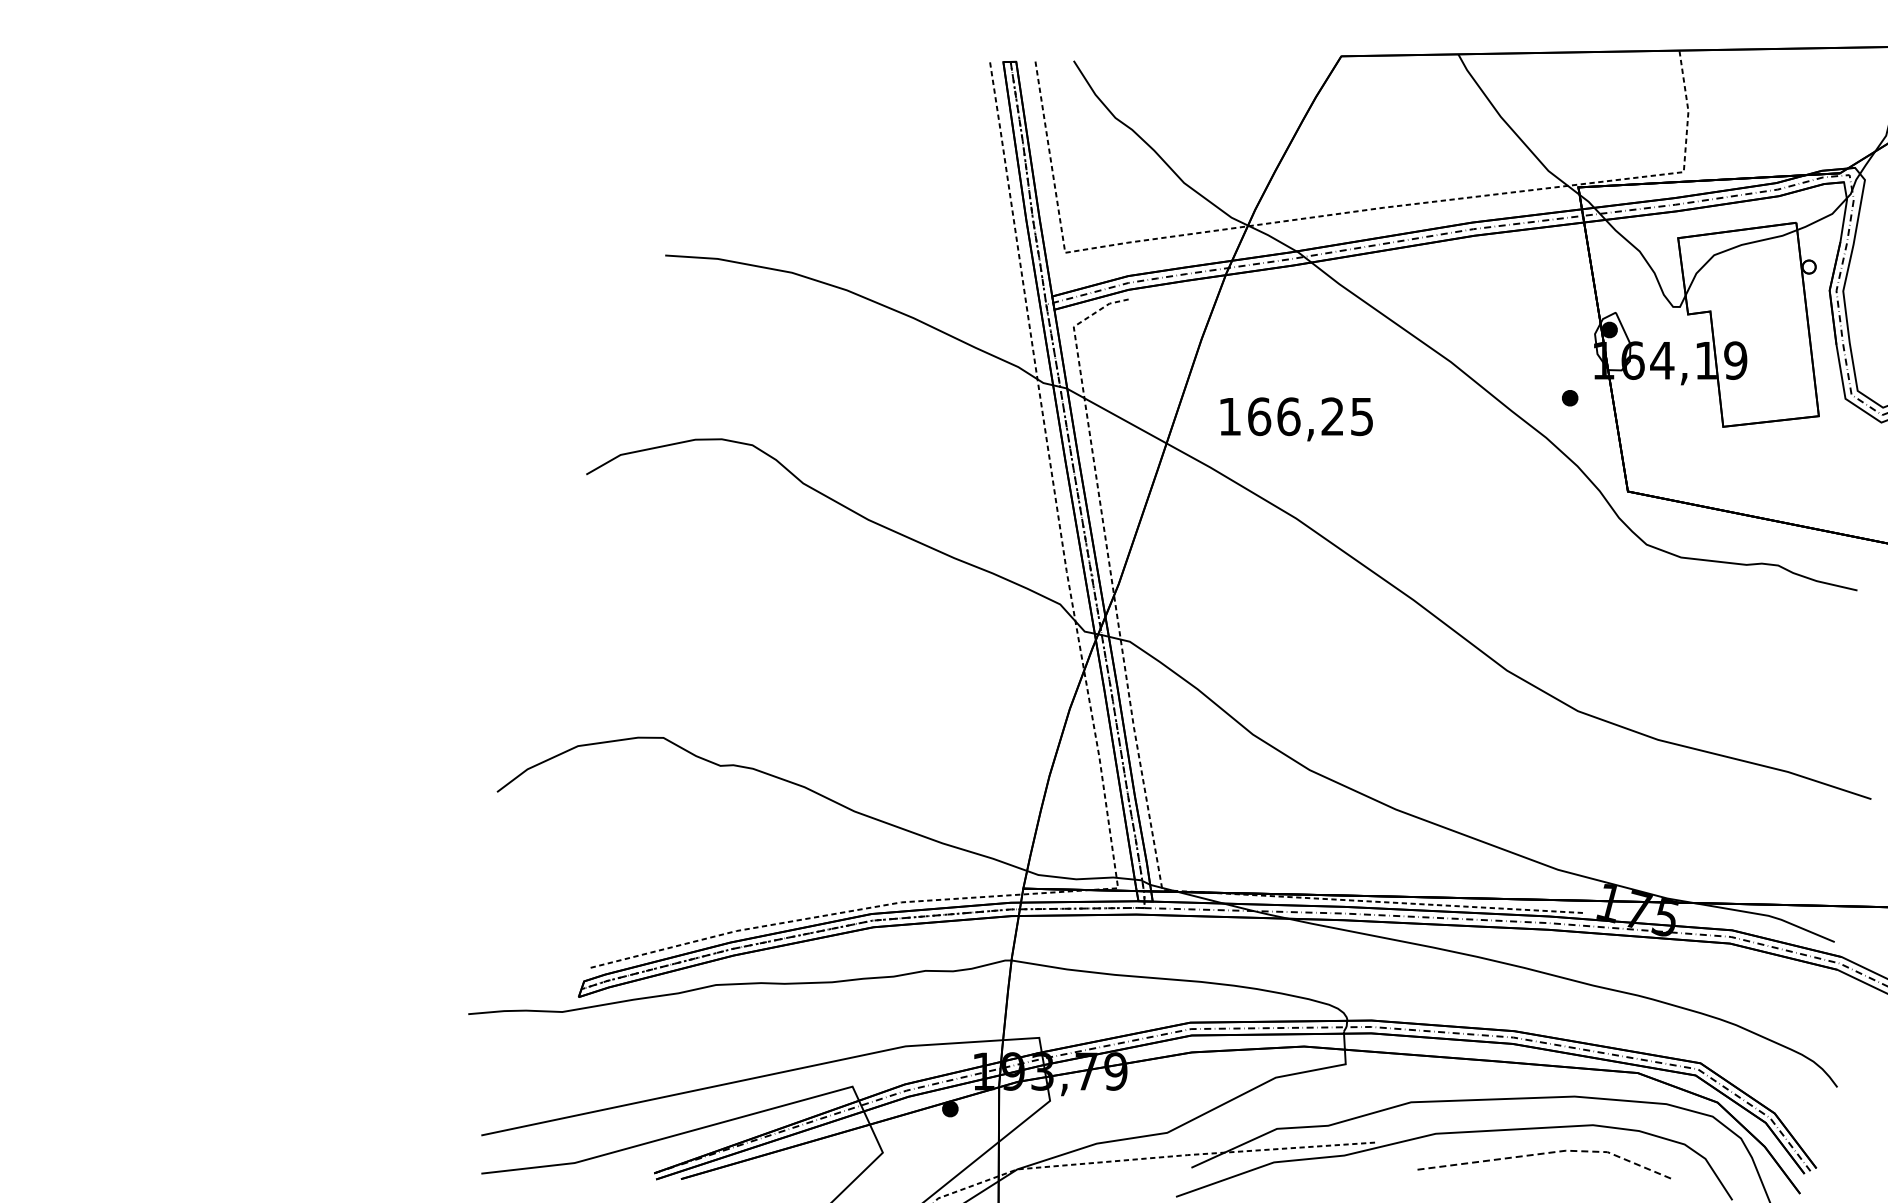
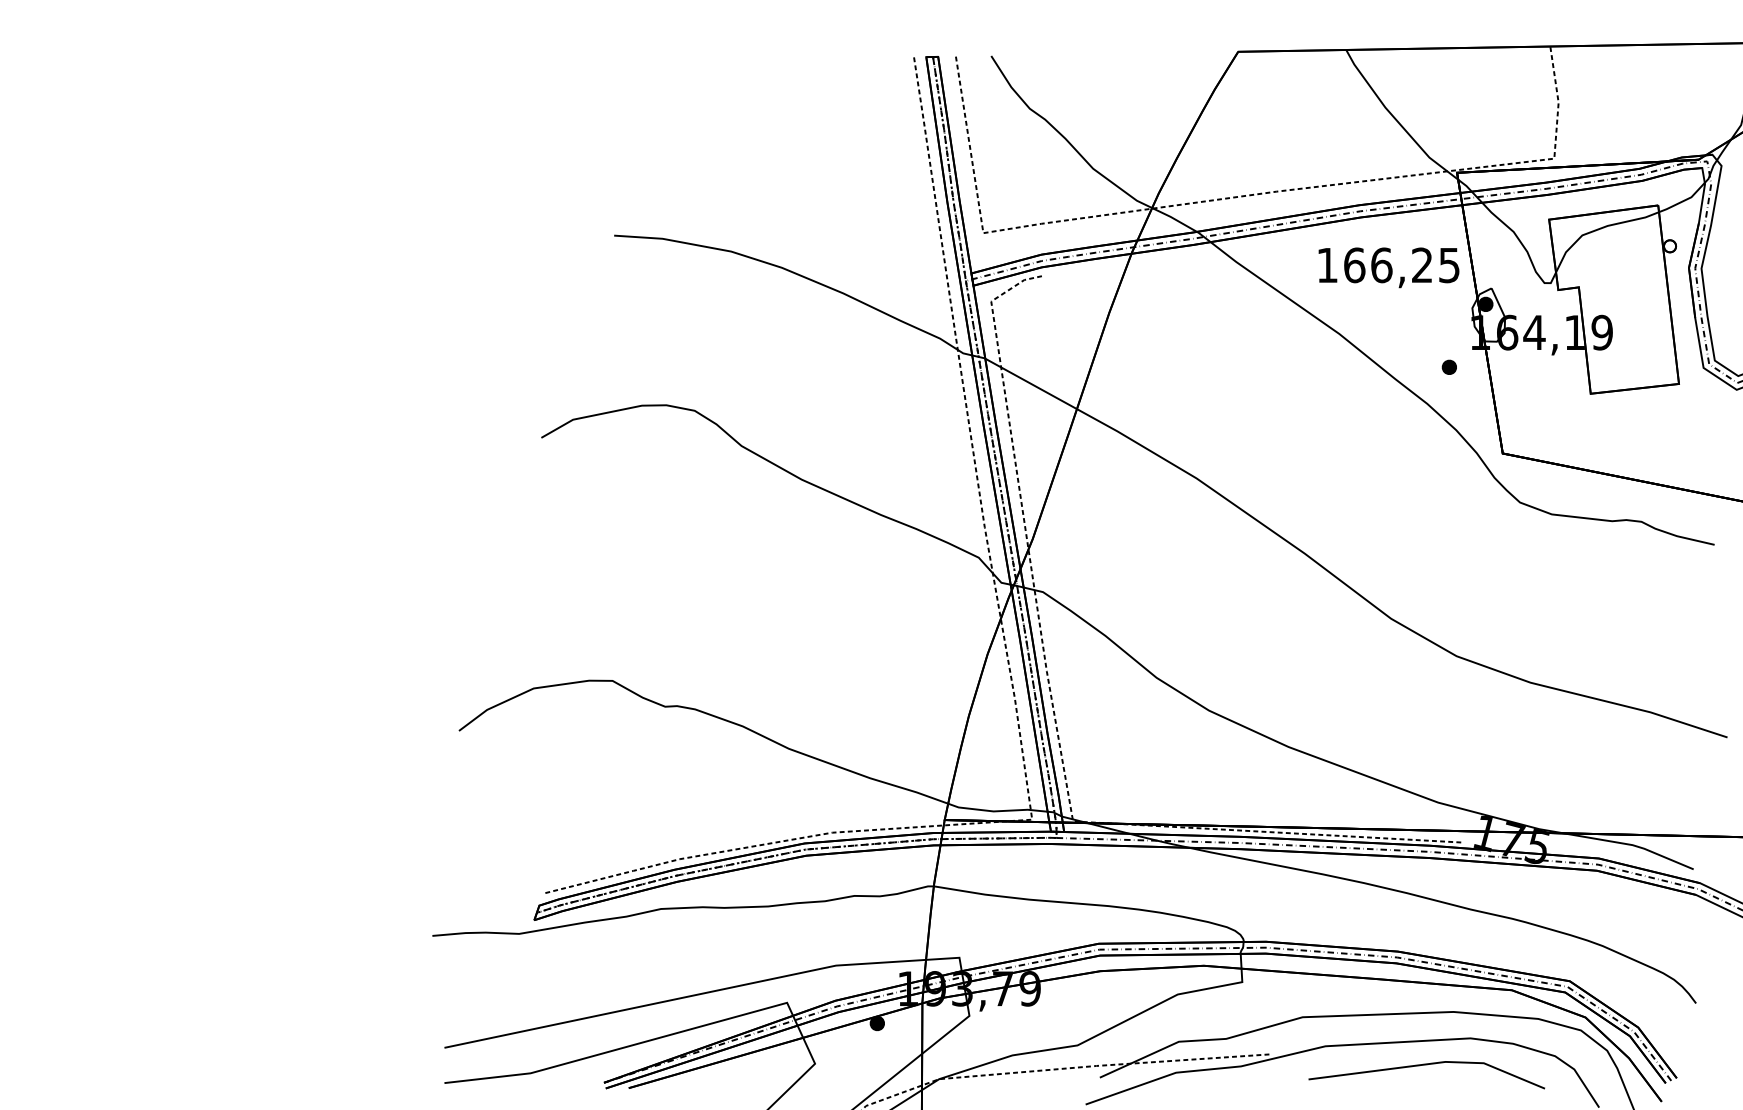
text: (1296, 419) -> (1388, 267), moved
line: (1549, 1152) -> (1430, 1063), dashed -> solid

